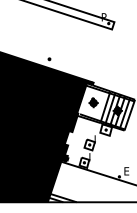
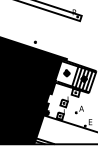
part: (111, 153) -> (79, 109), added

